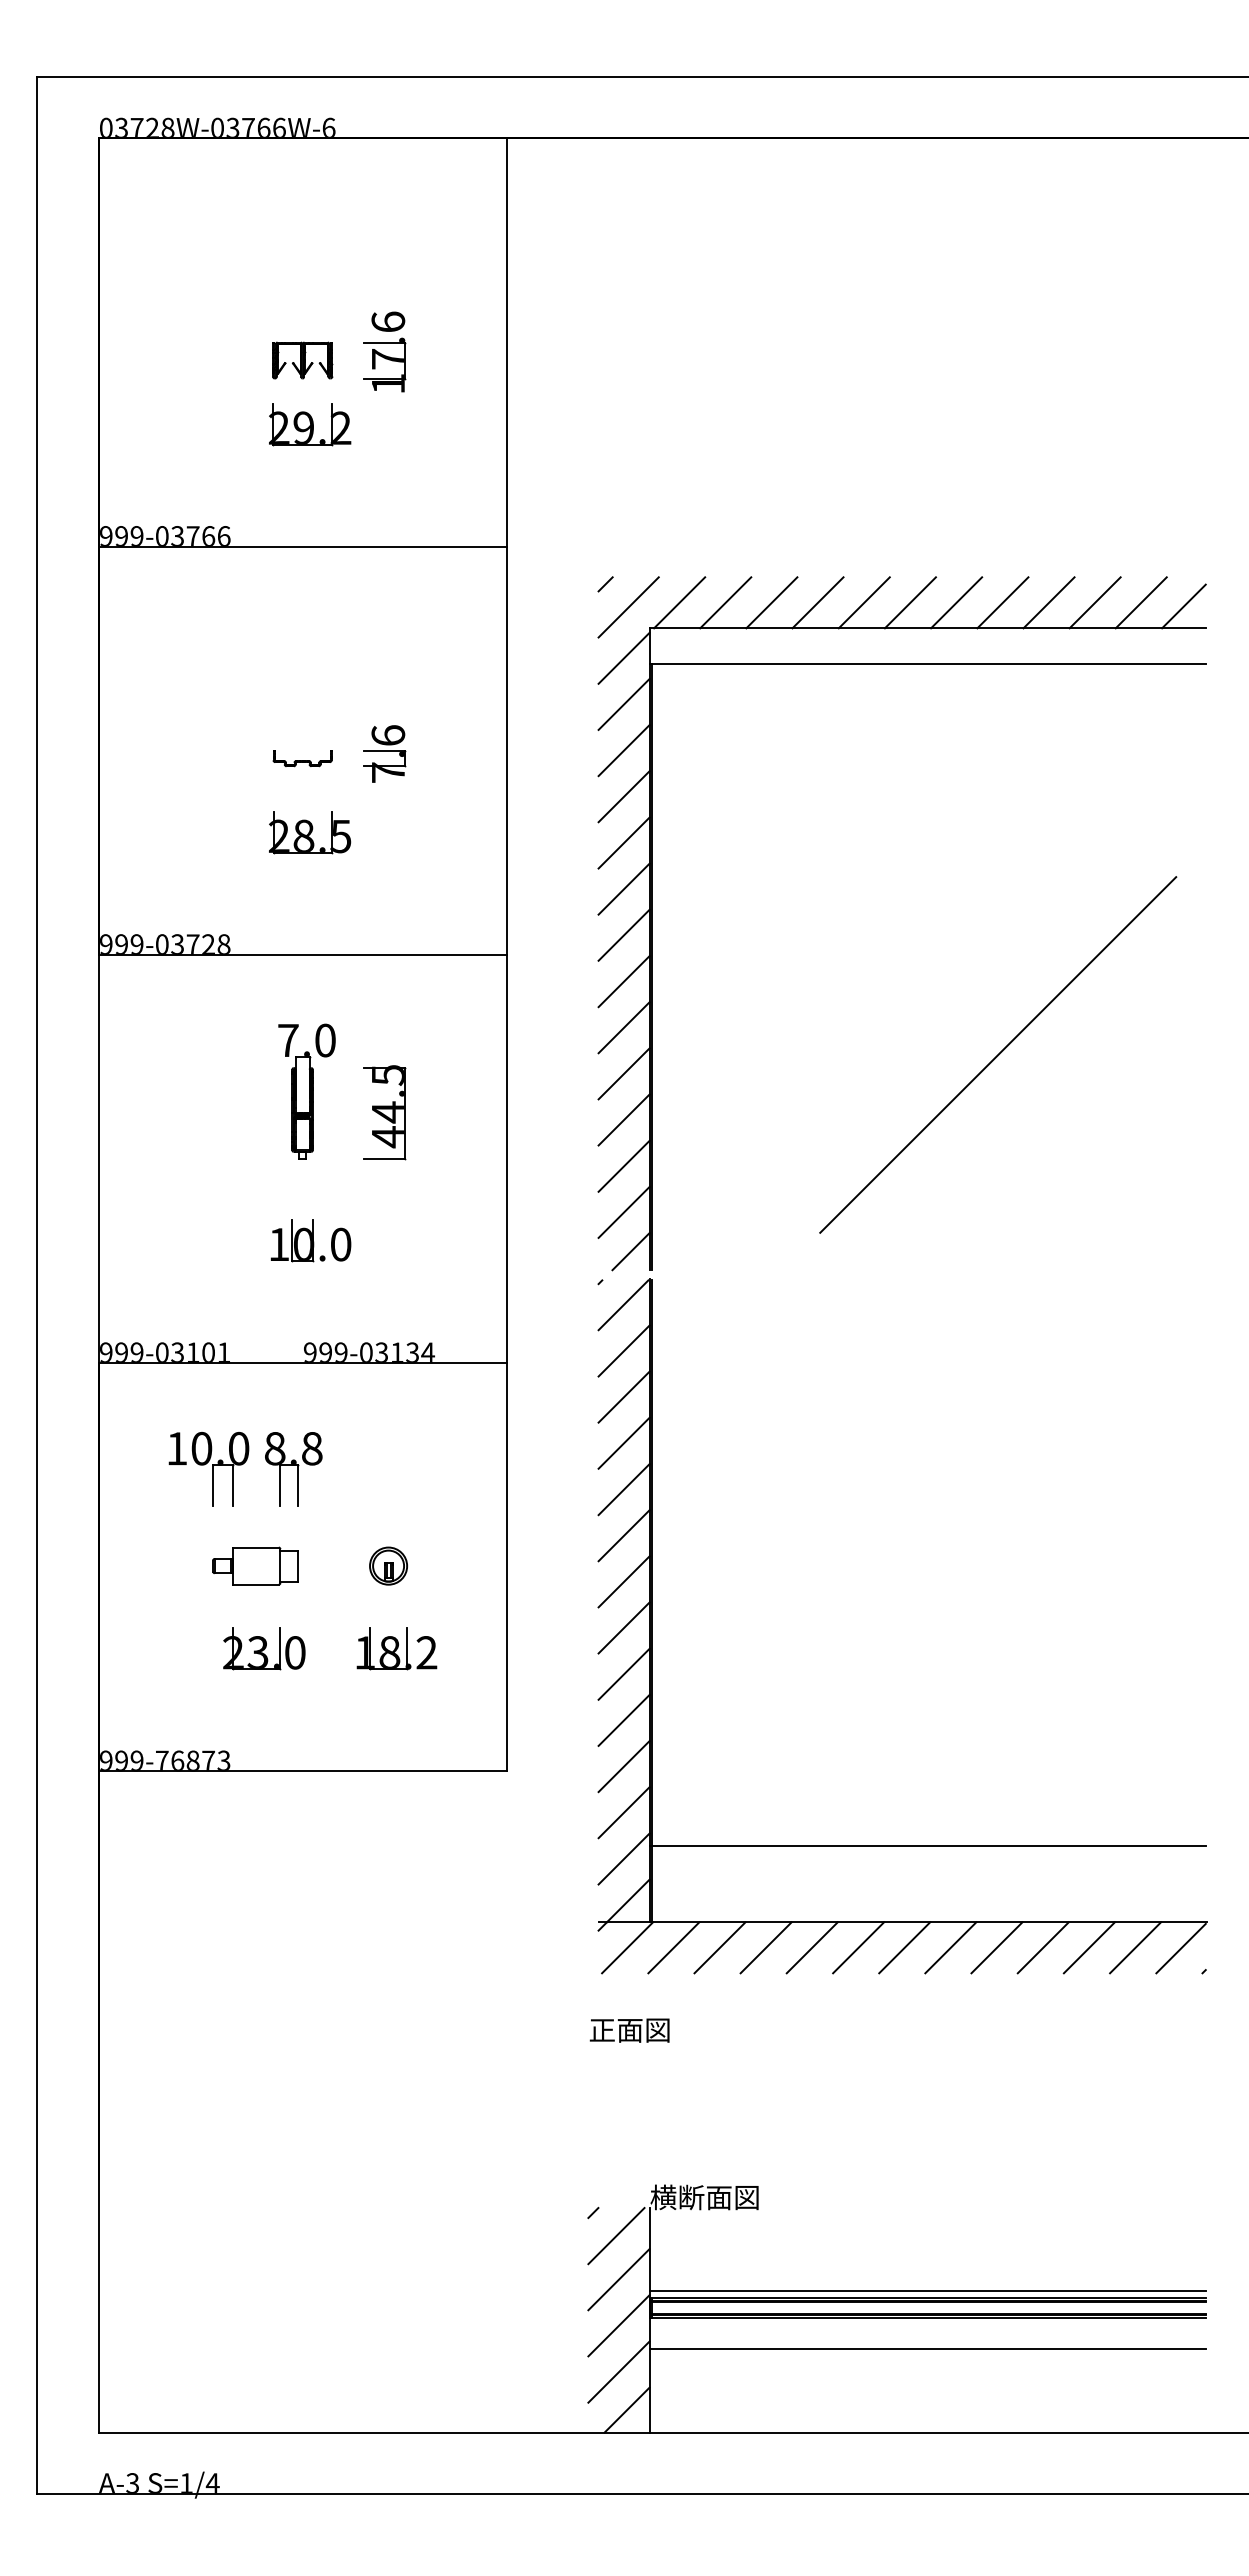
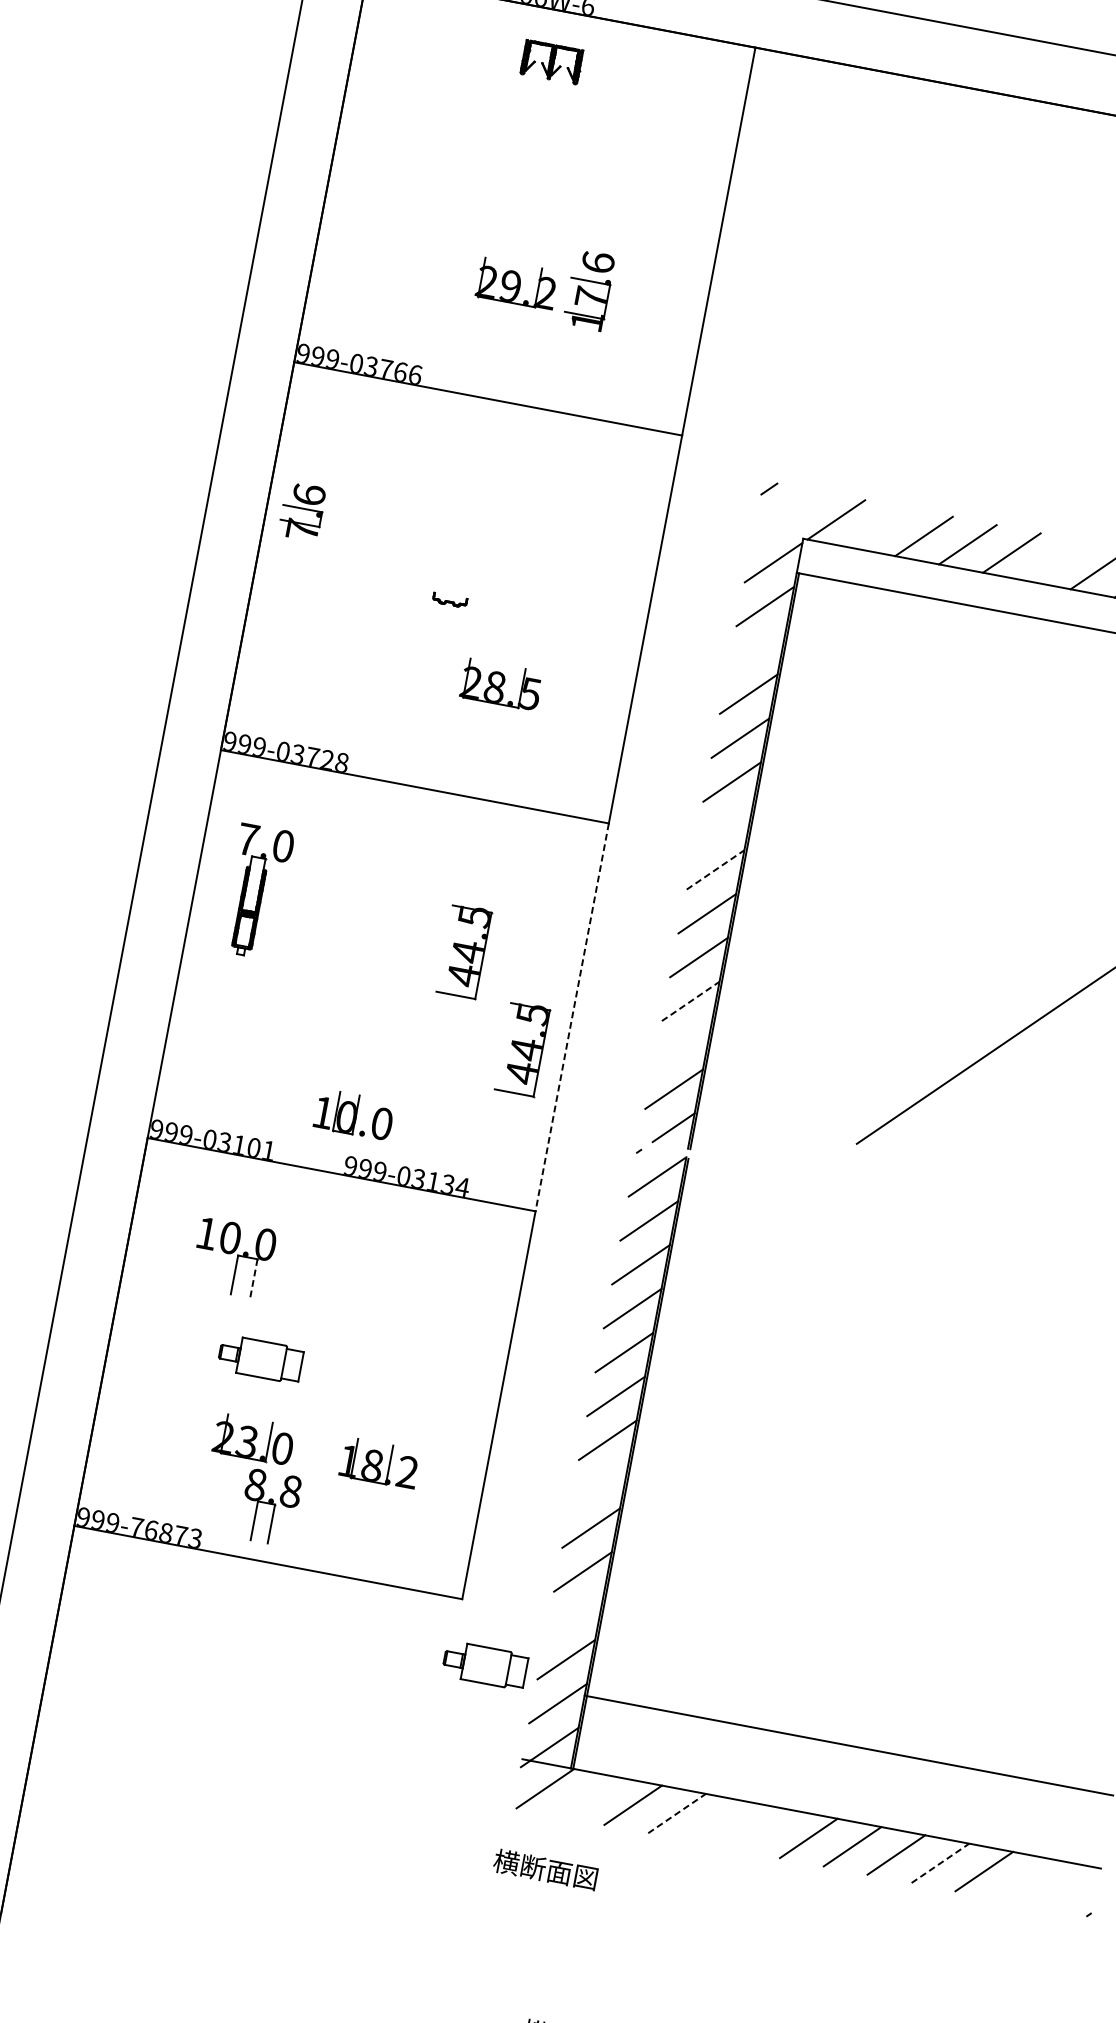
part: (384, 351) -> (589, 289), moved
part: (302, 360) -> (551, 62), moved
line: (725, 602) -> (880, 527), removed
line: (909, 602) -> (1054, 560), removed
line: (628, 607) -> (786, 515), removed
line: (623, 750) -> (756, 650), removed
part: (384, 753) -> (302, 511), moved
part: (302, 758) -> (450, 600), size x0.6
part: (310, 832) -> (501, 684), moved
line: (623, 934) -> (723, 825), removed
line: (624, 981) -> (715, 869), solid -> dashed
part: (306, 1091) -> (256, 891), moved
line: (624, 1119) -> (691, 1001), solid -> dashed
line: (506, 1159) -> (571, 1017), solid -> dashed
line: (623, 1165) -> (681, 1044), removed
part: (462, 1200) -> (522, 1048), added
part: (310, 1240) -> (353, 1114), moved
part: (293, 1469) -> (269, 1507), moved
line: (233, 1486) -> (253, 1279), solid -> dashed
part: (388, 1565) -> (386, 1382), removed
line: (623, 1627) -> (599, 1483), removed
line: (623, 1766) -> (574, 1615), removed
part: (542, 1833) -> (485, 1664), added
line: (673, 1947) -> (589, 1796), removed
line: (766, 1947) -> (677, 1813), solid -> dashed
line: (811, 1947) -> (720, 1821), removed
line: (858, 1947) -> (764, 1829), removed
line: (1043, 1947) -> (940, 1863), solid -> dashed
line: (1135, 1947) -> (1028, 1879), removed
line: (1180, 1948) -> (1070, 1888), removed
text: (643, 2029) -> (545, 1869), 正面図 -> 横断面図

